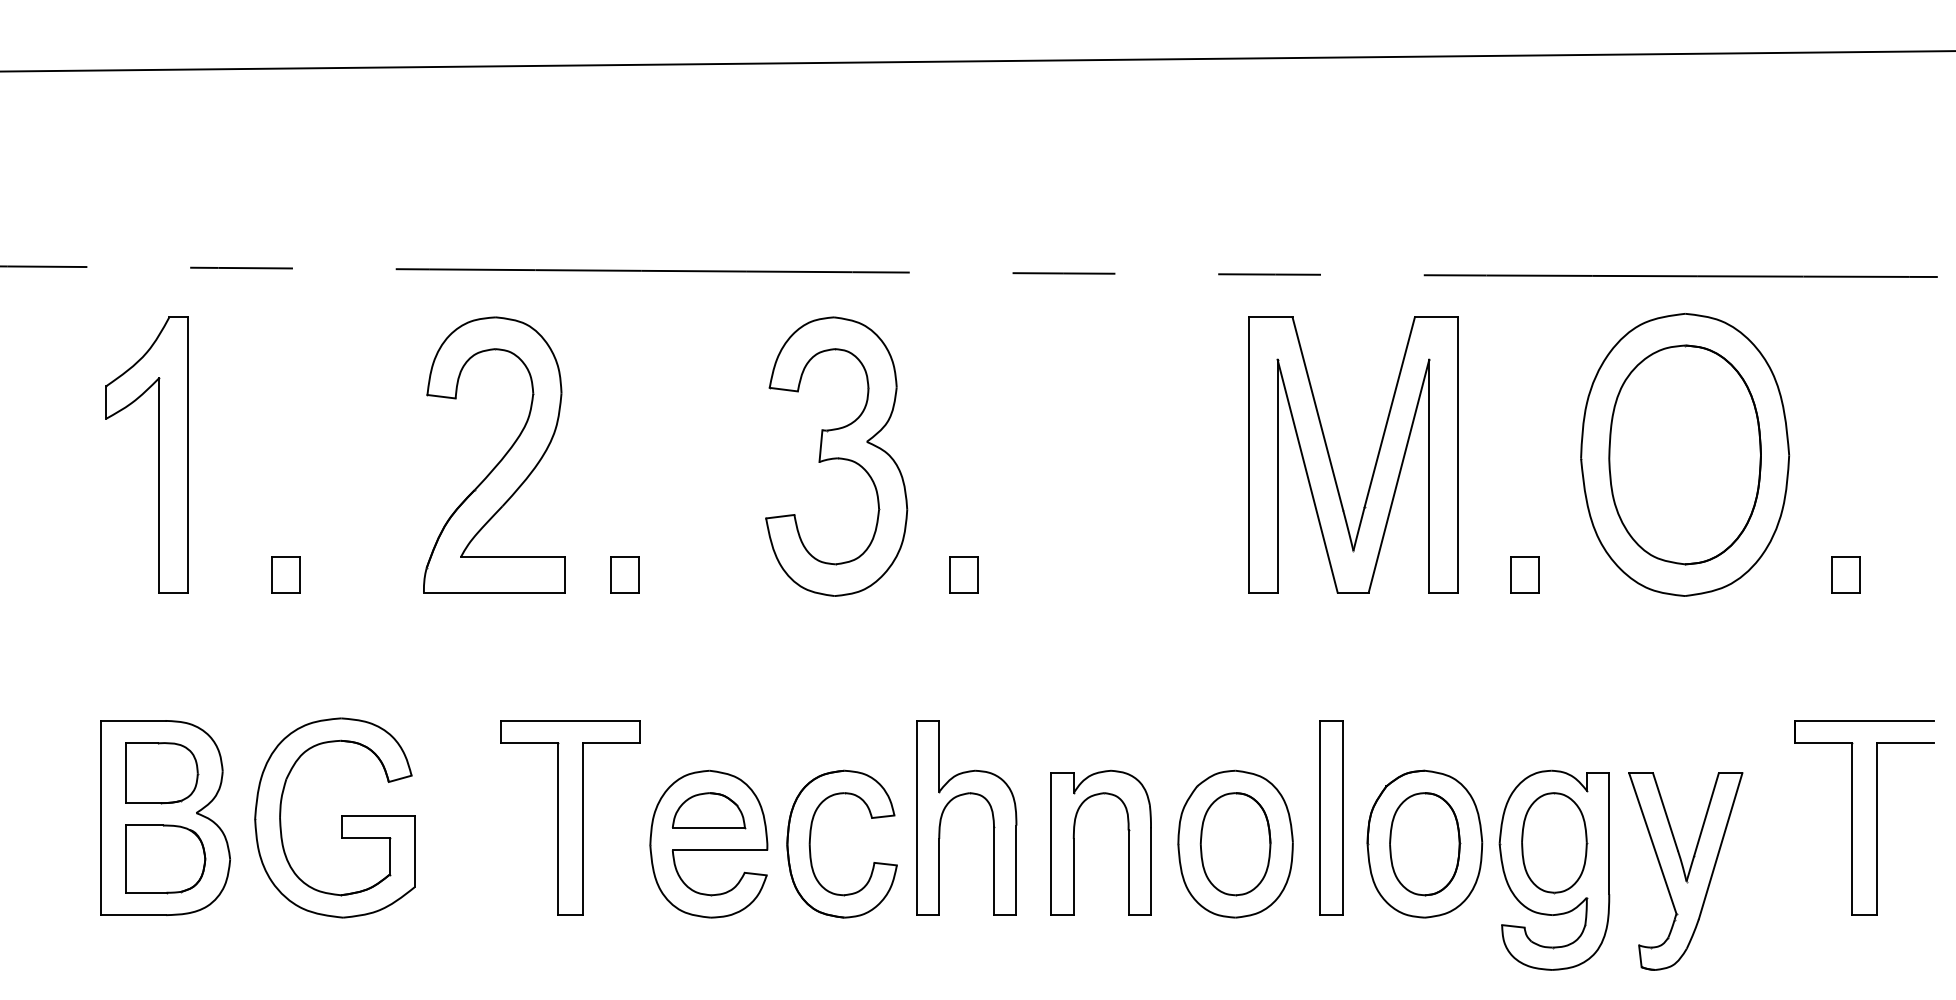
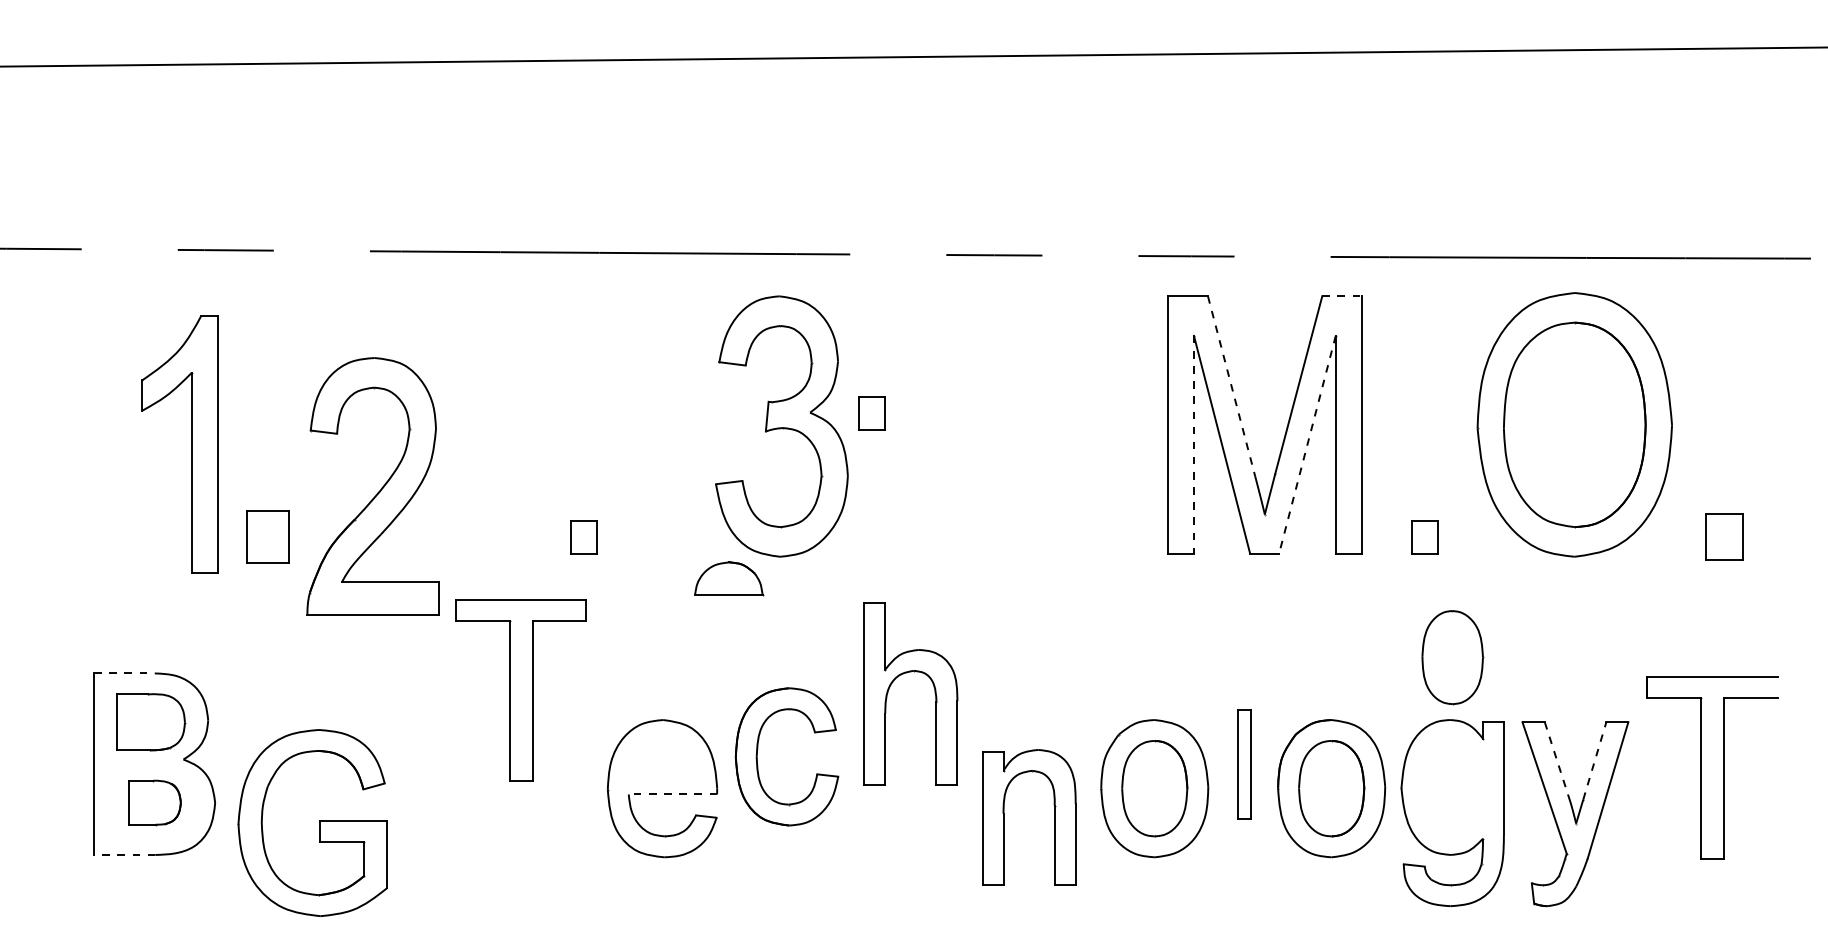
line: (1436, 317) -> (1342, 296), solid -> dashed
line: (1317, 413) -> (1231, 386), solid -> dashed
part: (158, 454) -> (191, 444), moved
part: (500, 459) -> (378, 490), moved
line: (1277, 476) -> (1193, 445), solid -> dashed
line: (1398, 476) -> (1306, 445), solid -> dashed
part: (285, 574) -> (266, 536), size x1.6
part: (963, 574) -> (871, 413), moved
part: (1845, 574) -> (1724, 536), size x1.4
line: (133, 720) -> (124, 673), solid -> dashed
part: (960, 796) -> (905, 673), moved
part: (709, 810) -> (729, 578), moved
line: (1665, 811) -> (1556, 758), solid -> dashed
line: (1706, 814) -> (1594, 760), solid -> dashed
part: (341, 817) -> (319, 822), moved
part: (570, 817) -> (521, 689), moved
part: (1331, 817) -> (1244, 763), size x0.6
part: (1852, 817) -> (1701, 767), moved
part: (811, 836) -> (758, 749), moved
part: (1074, 842) -> (1004, 816), moved
part: (1554, 843) -> (1452, 658), moved
line: (719, 850) -> (672, 794), solid -> dashed
part: (165, 859) -> (154, 802), size x0.7
line: (133, 915) -> (124, 855), solid -> dashed

